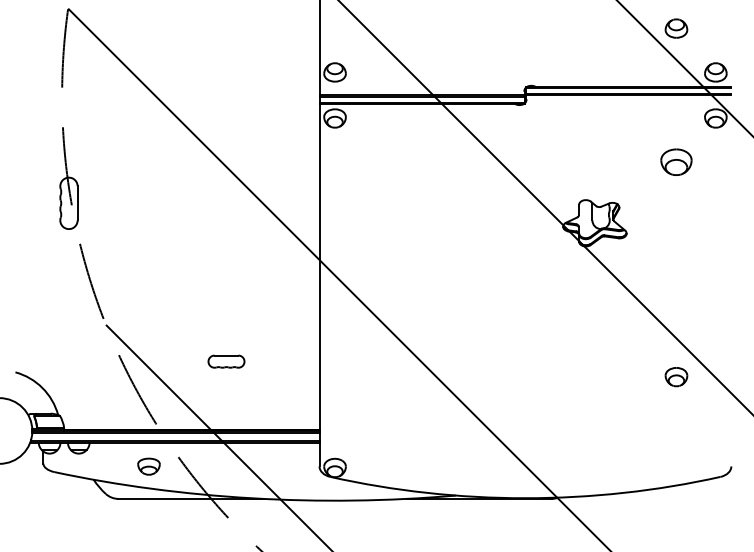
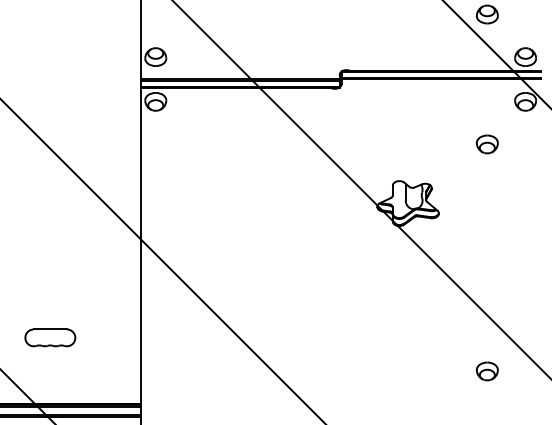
part: (676, 162) -> (487, 144), size x0.71
part: (226, 361) -> (50, 337), size x1.43
part: (676, 377) -> (487, 371), moved

